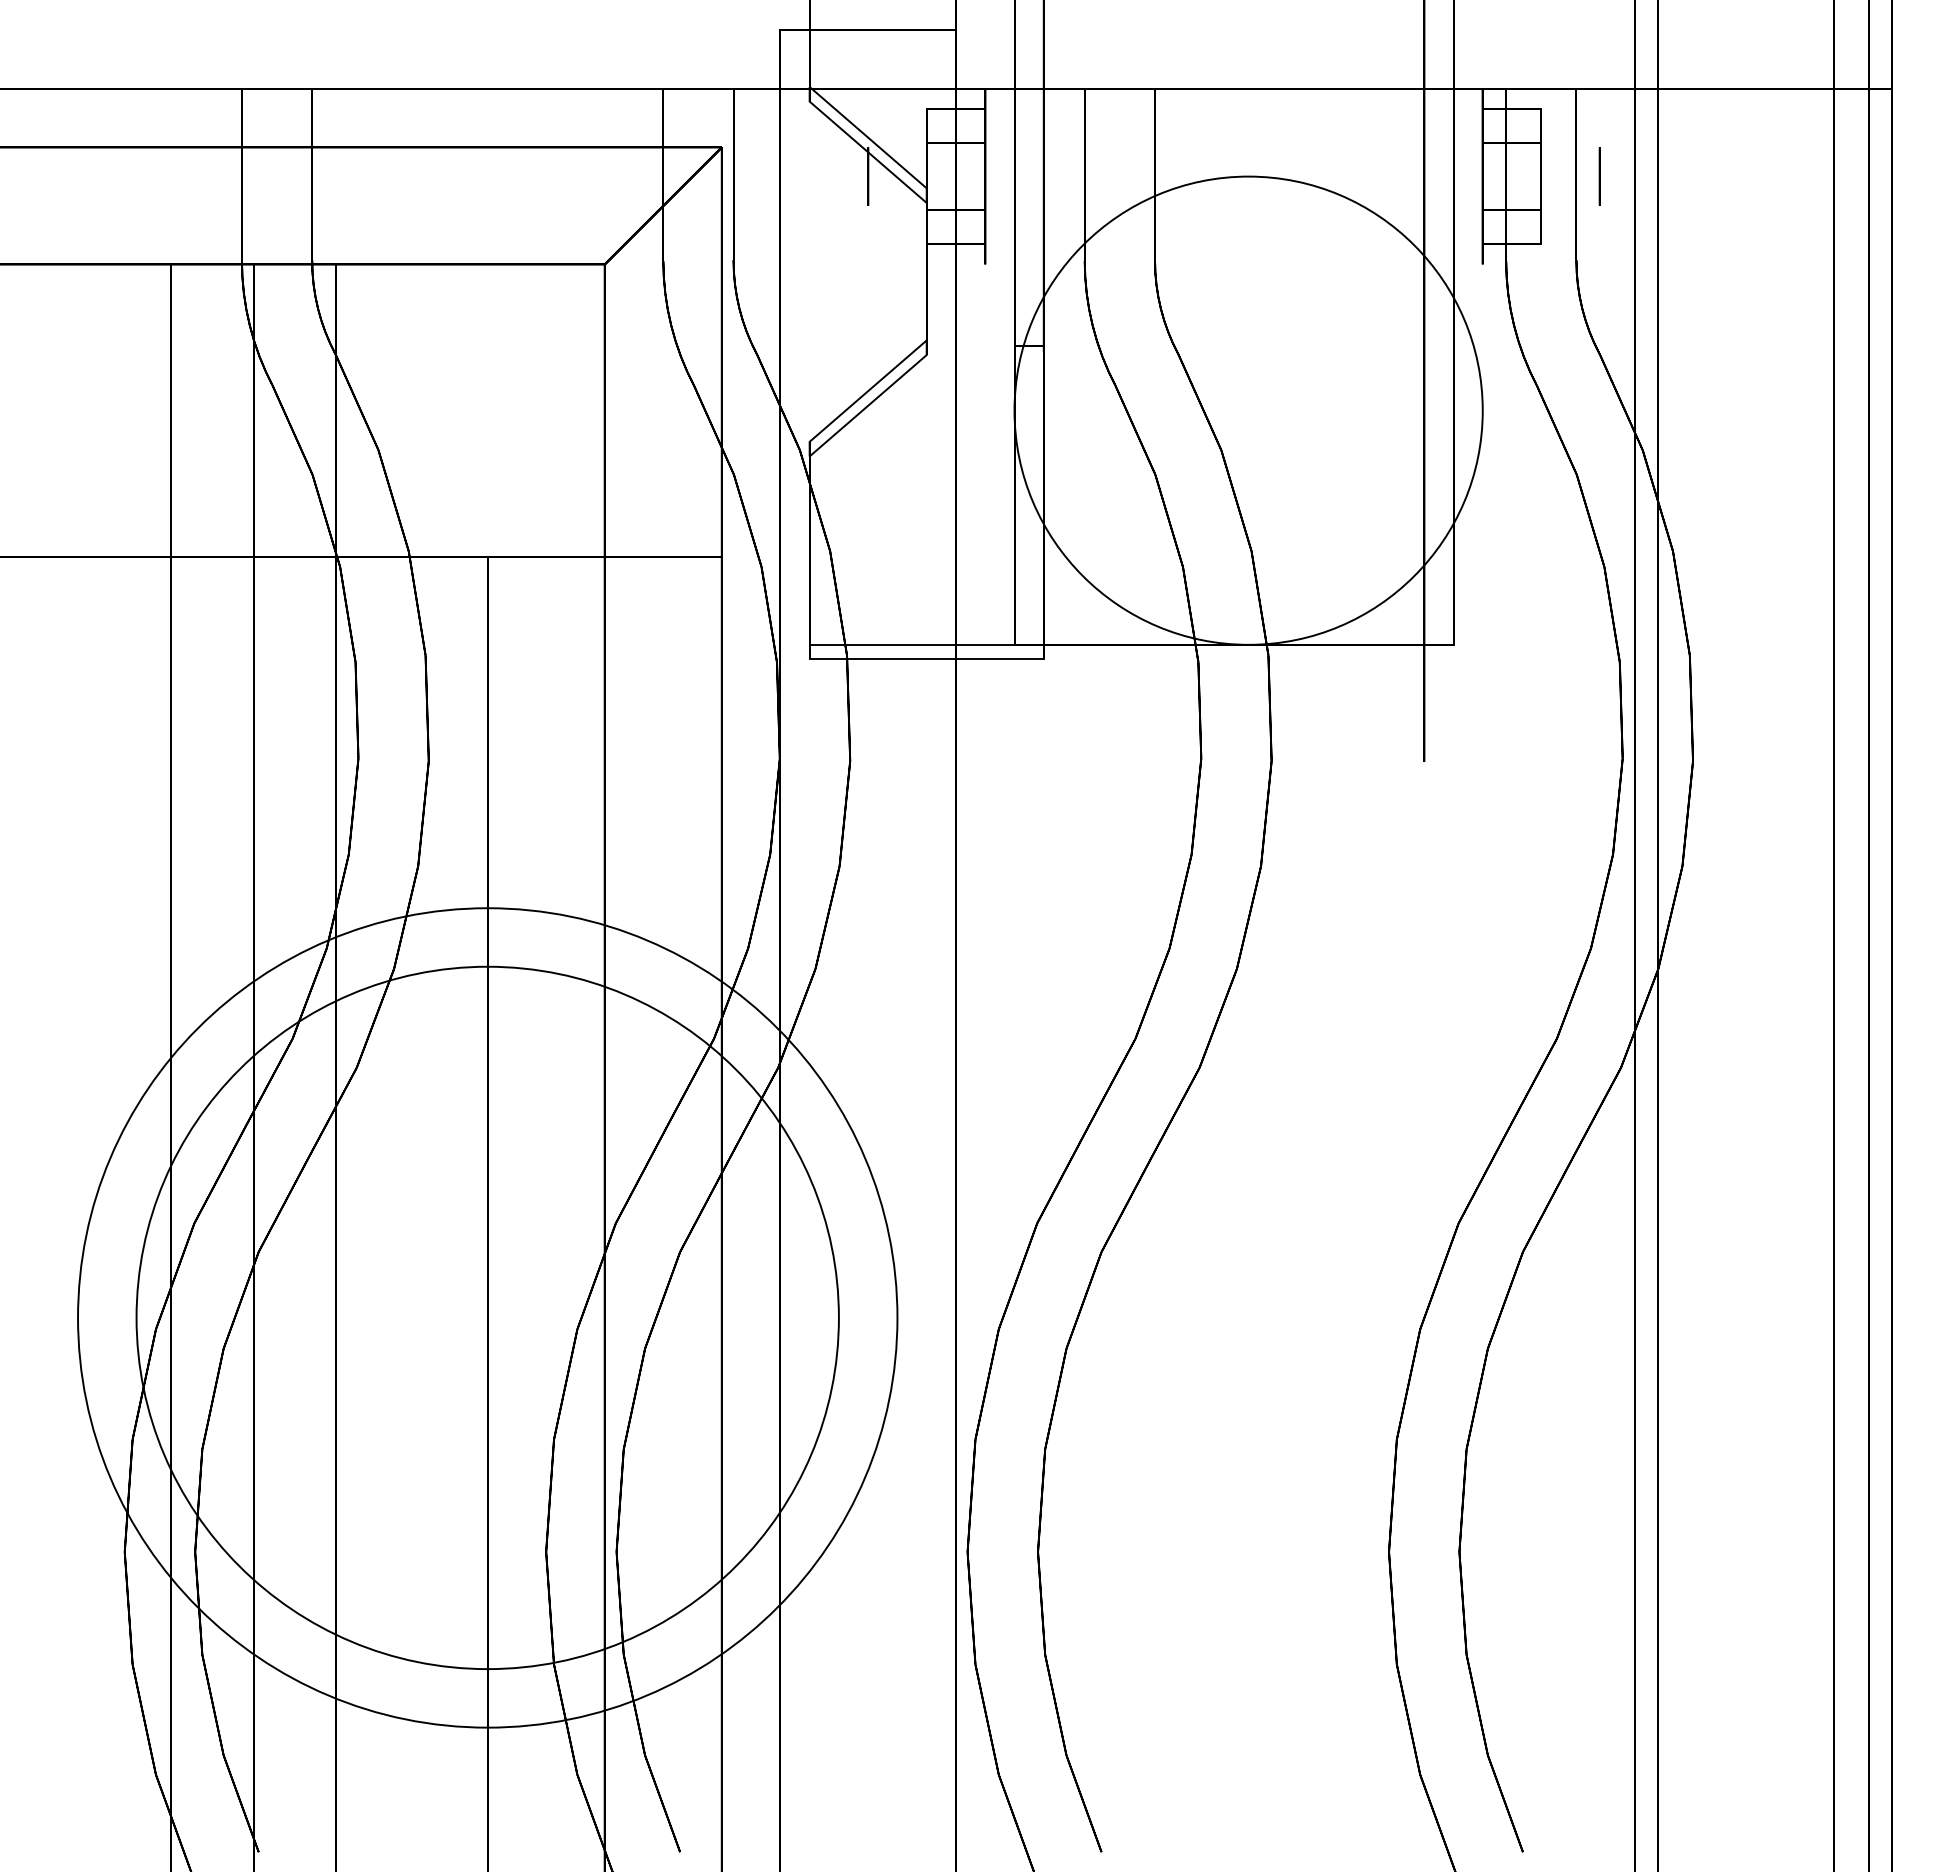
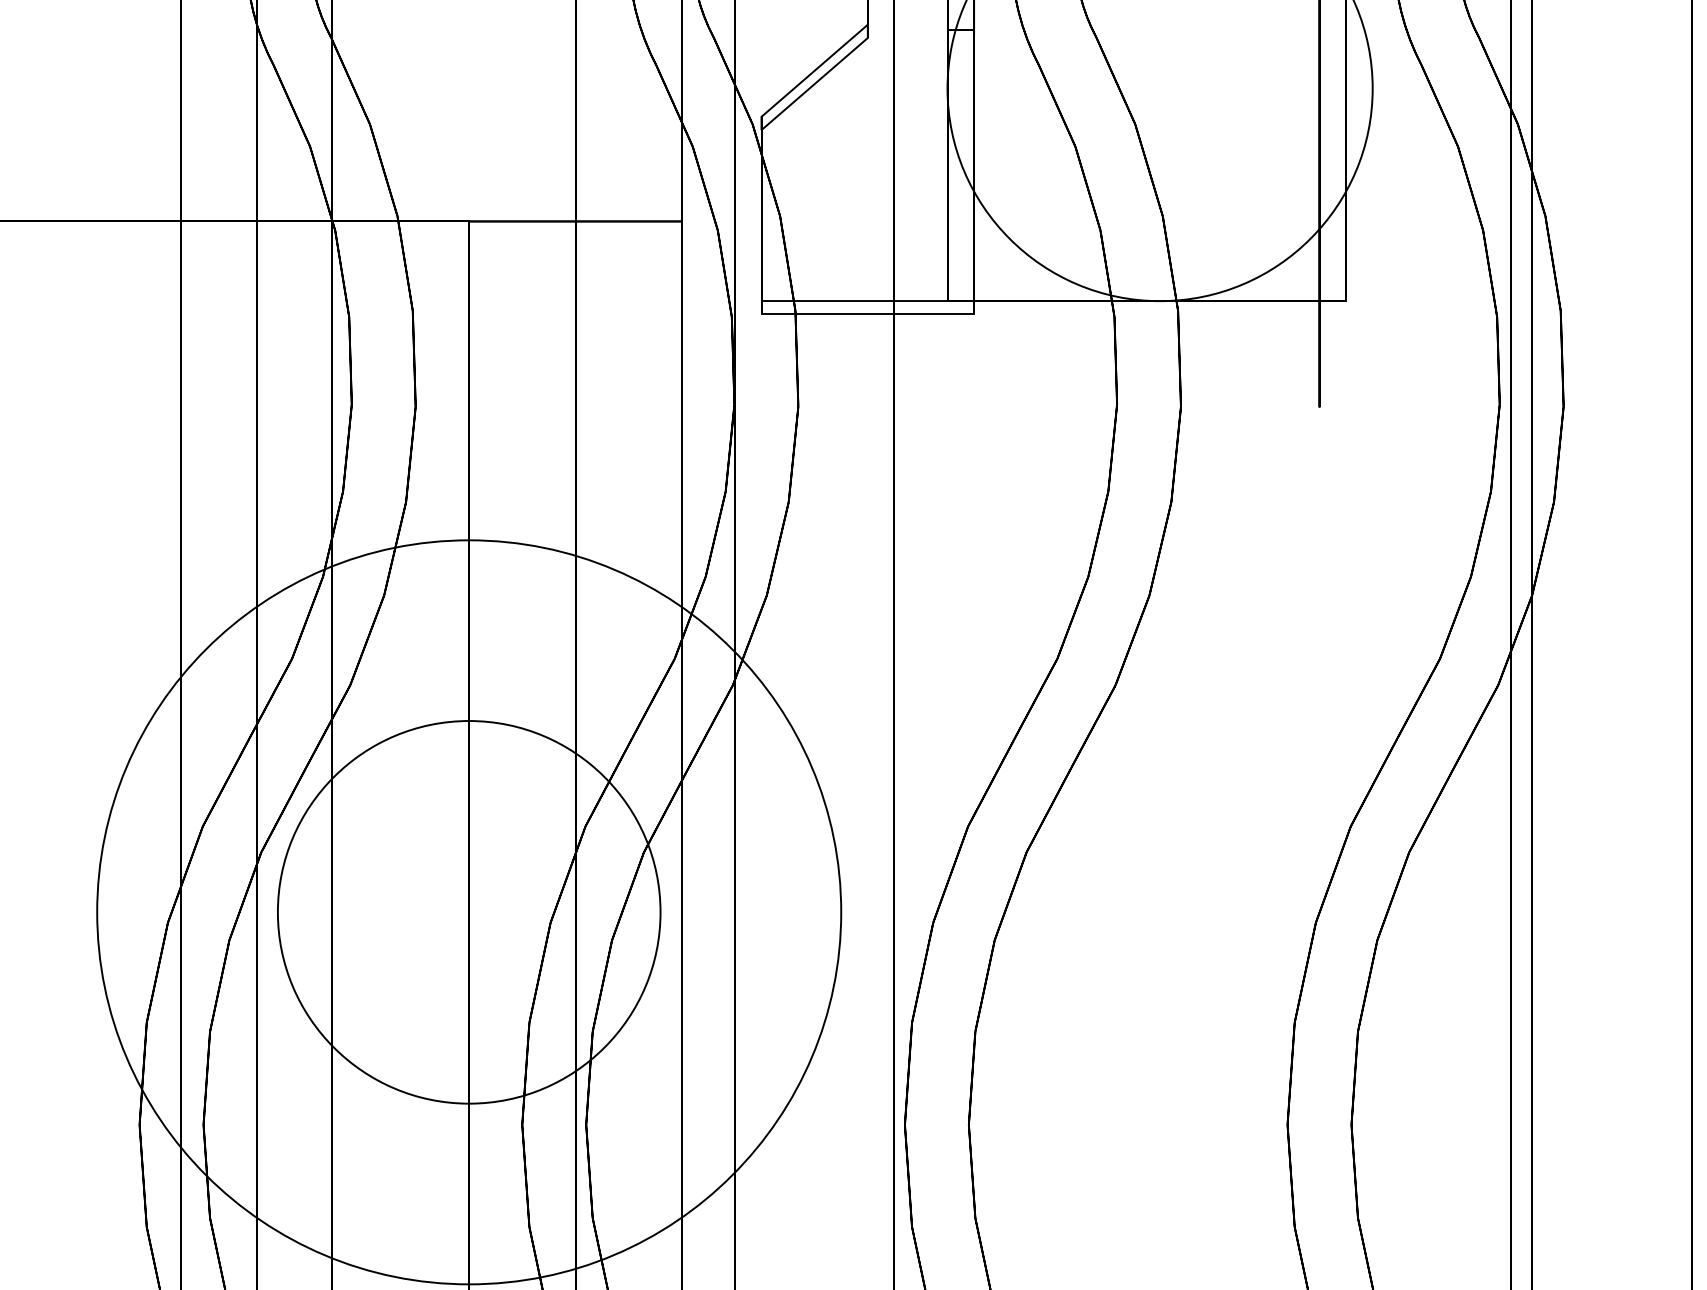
circle: (487, 1317) -> (468, 911), size x0.6

